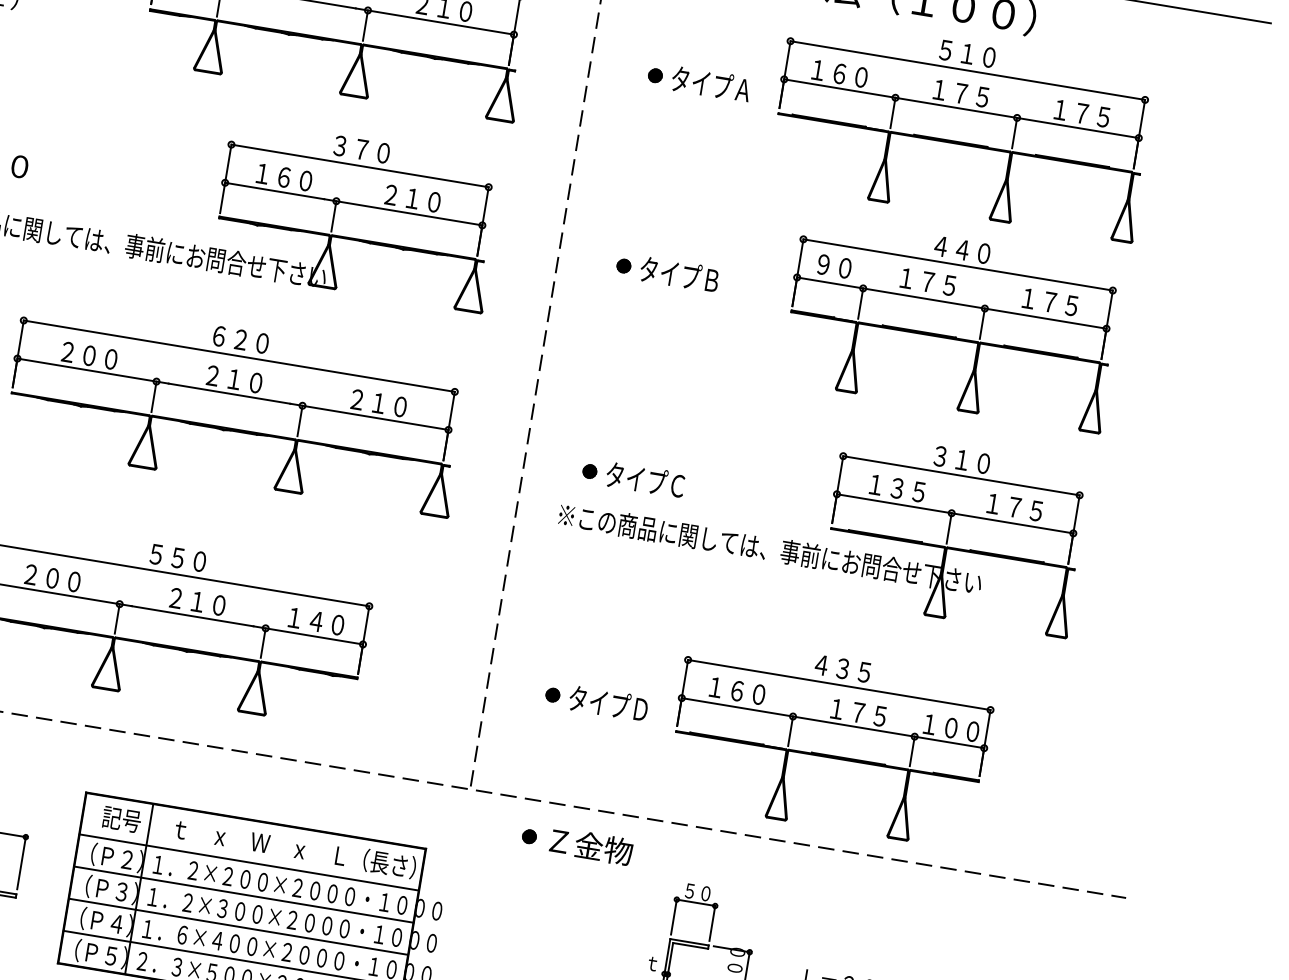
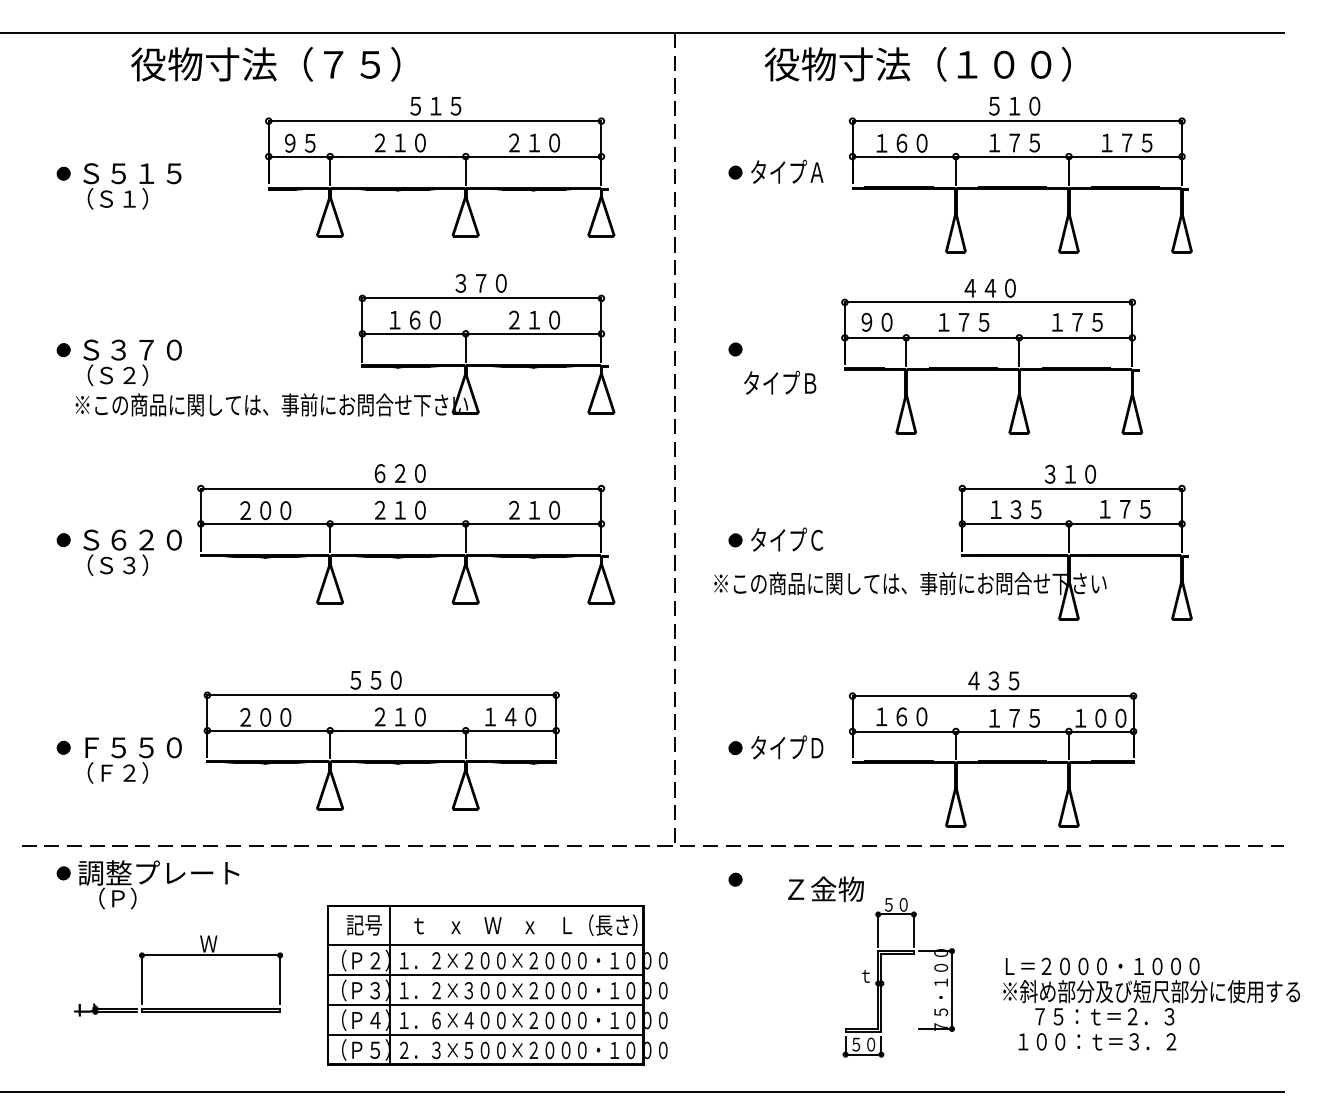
text: (680, 274) -> (780, 382), moved
part: (950, 335) -> (992, 367), moved
text: (590, 845) -> (825, 888), moved

